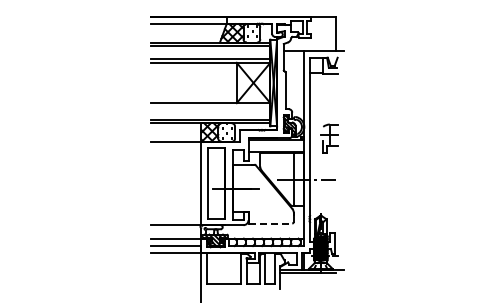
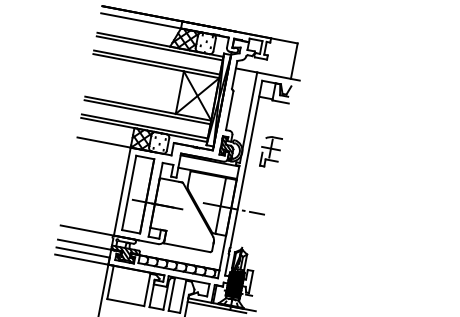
line: (210, 106) -> (147, 112), added
part: (329, 138) -> (269, 151), moved
line: (270, 223) -> (187, 247), dashed -> solid

